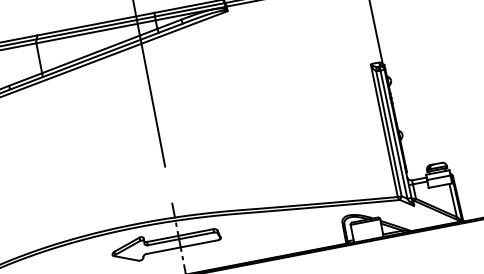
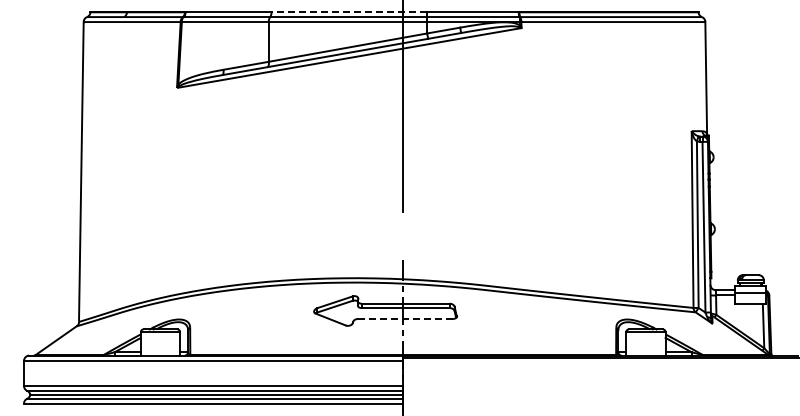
line: (95, 24) -> (349, 12), solid -> dashed
line: (182, 246) -> (405, 318), solid -> dashed

